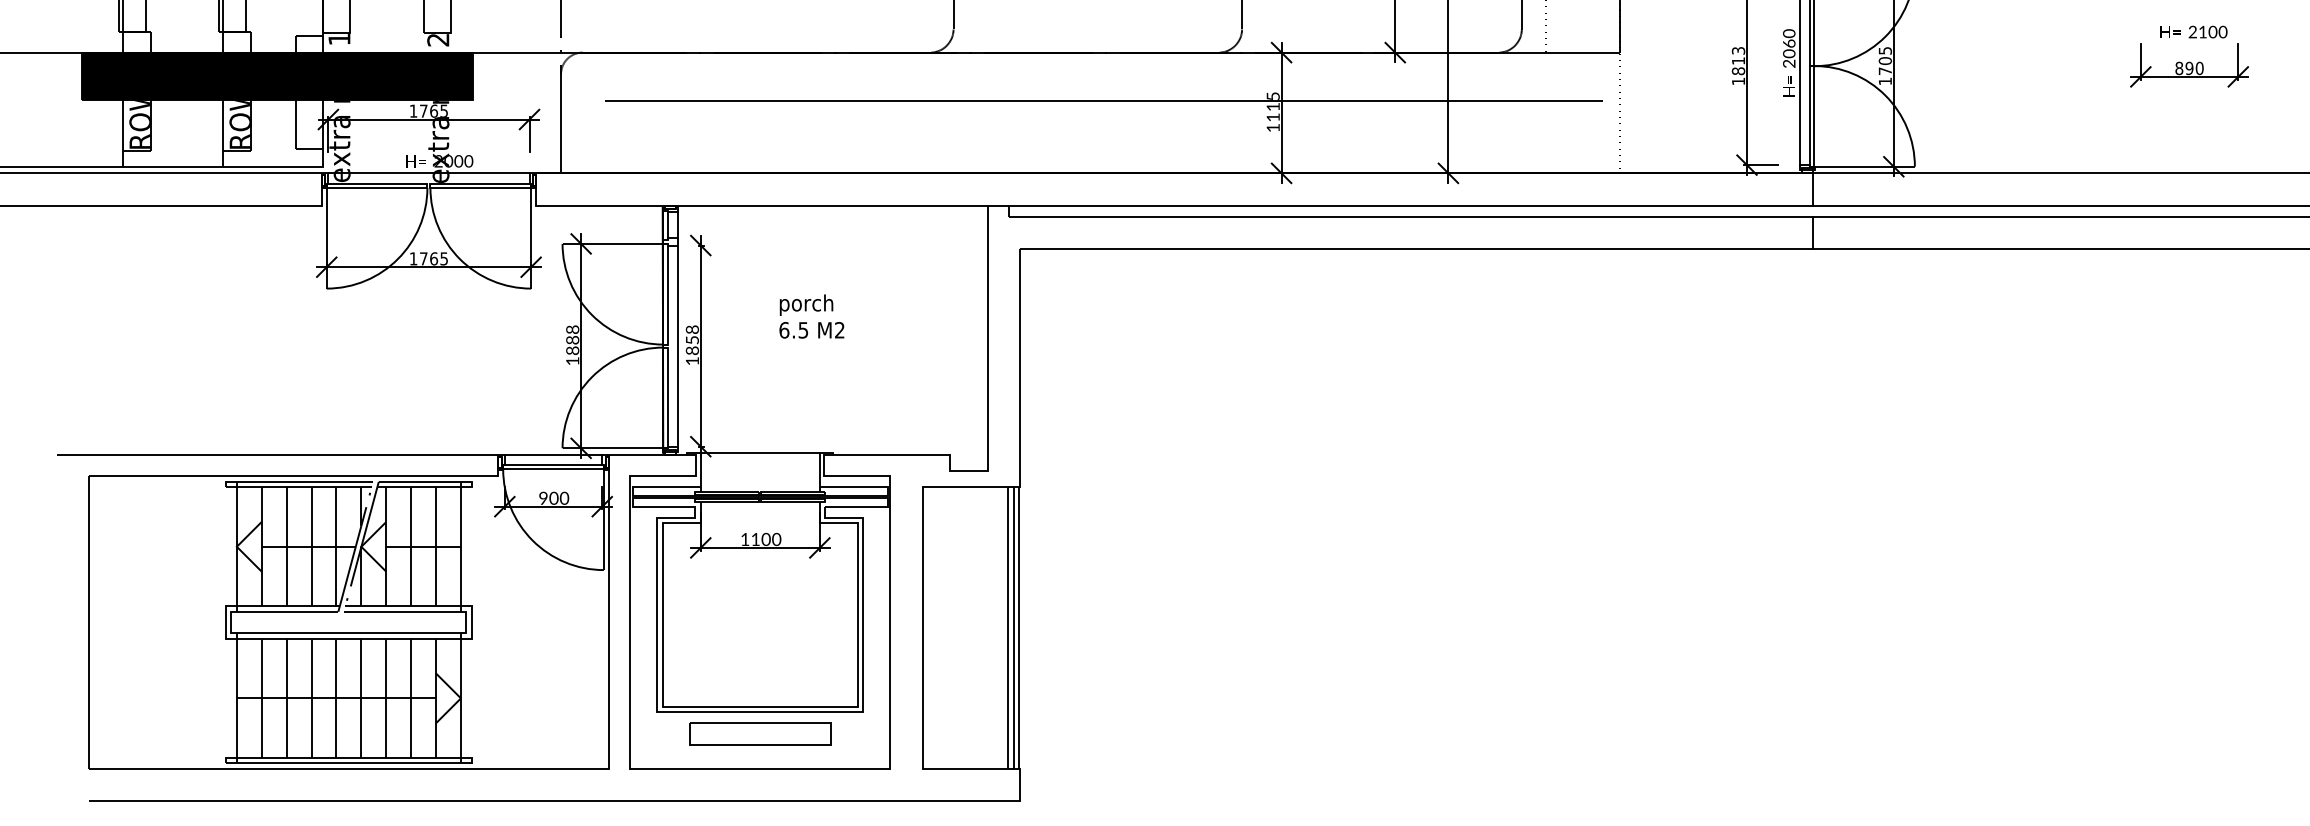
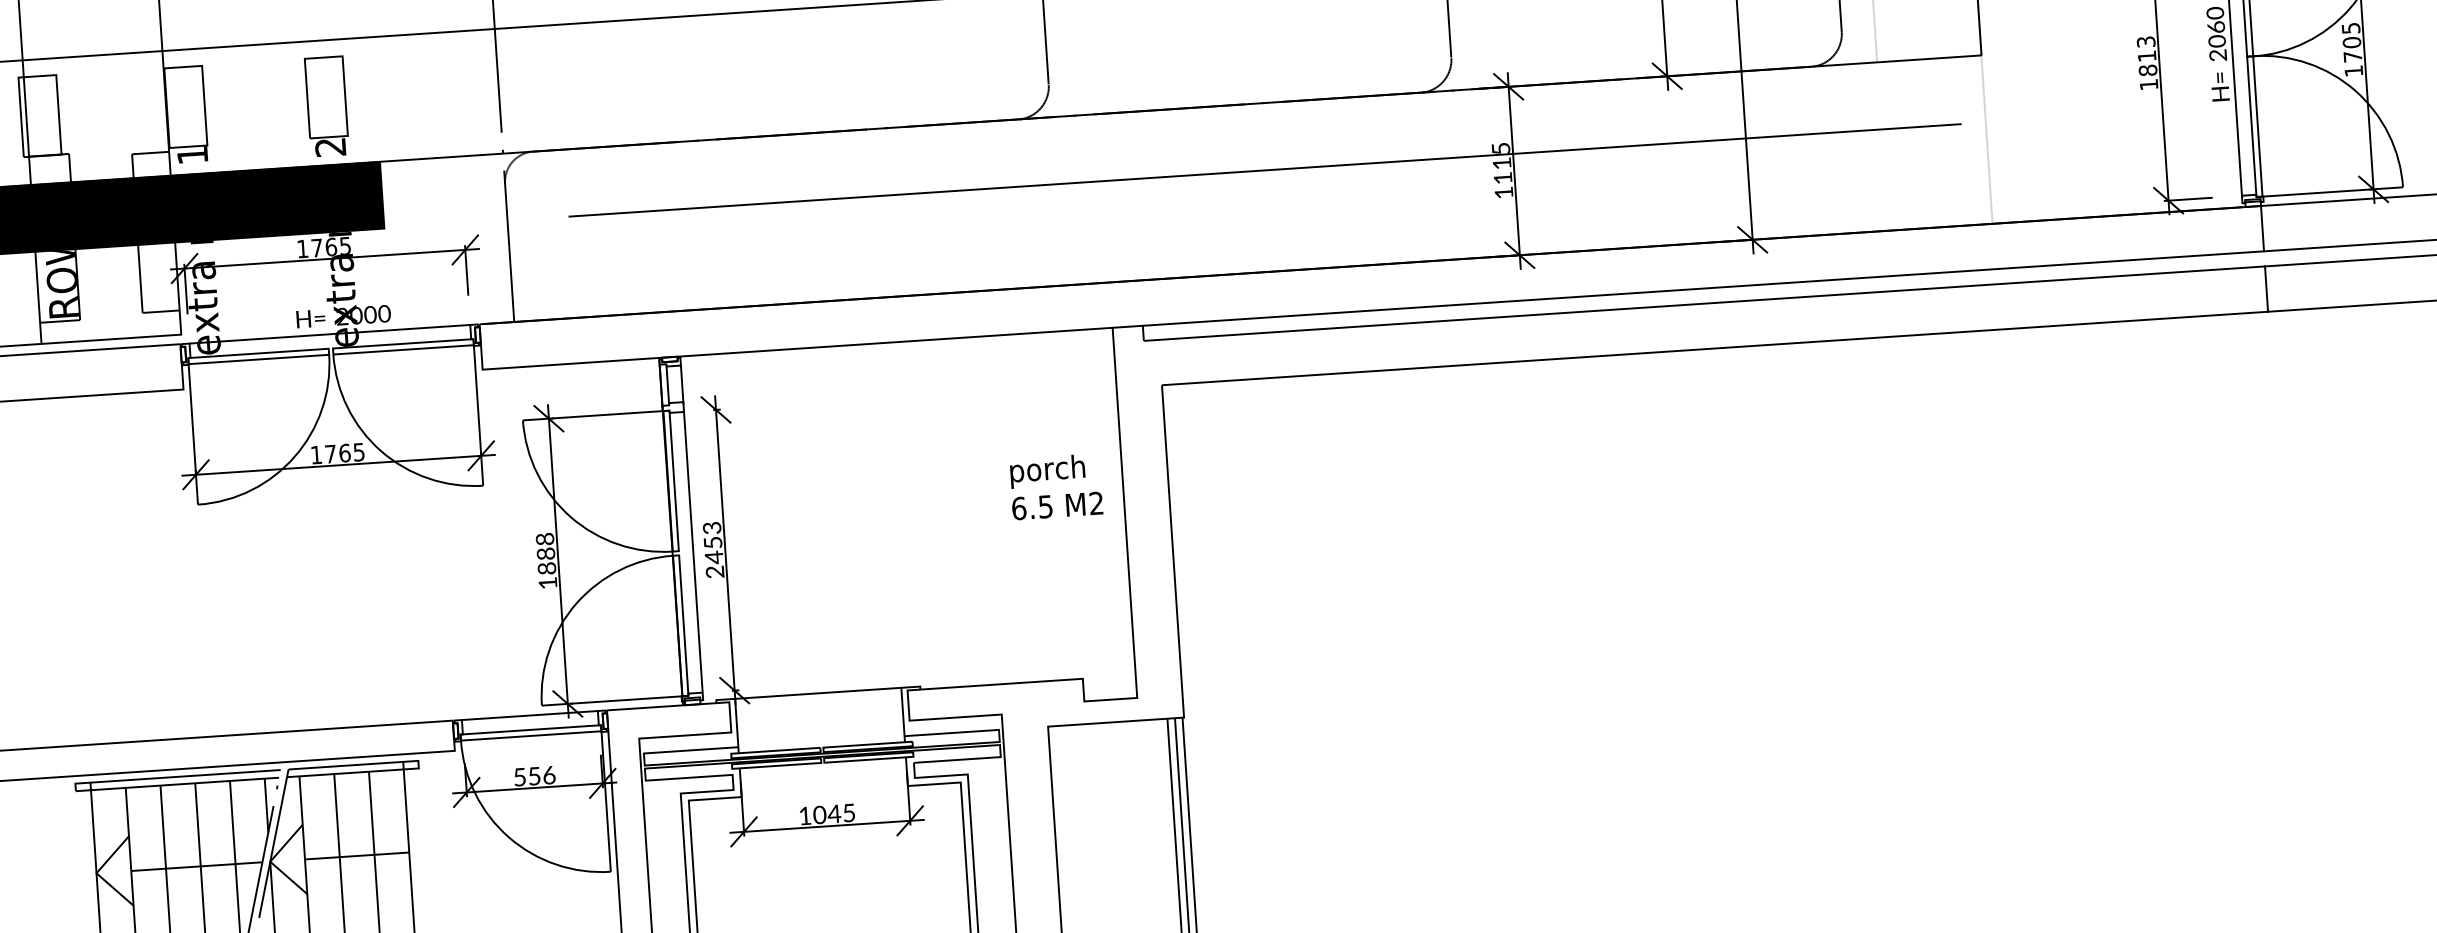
text: (811, 316) -> (1055, 486), moved
text: (691, 345) -> (712, 550), 1858 -> 2453
text: (554, 497) -> (535, 775), 900 -> 556
text: (766, 538) -> (834, 812), 1100 -> 1045

